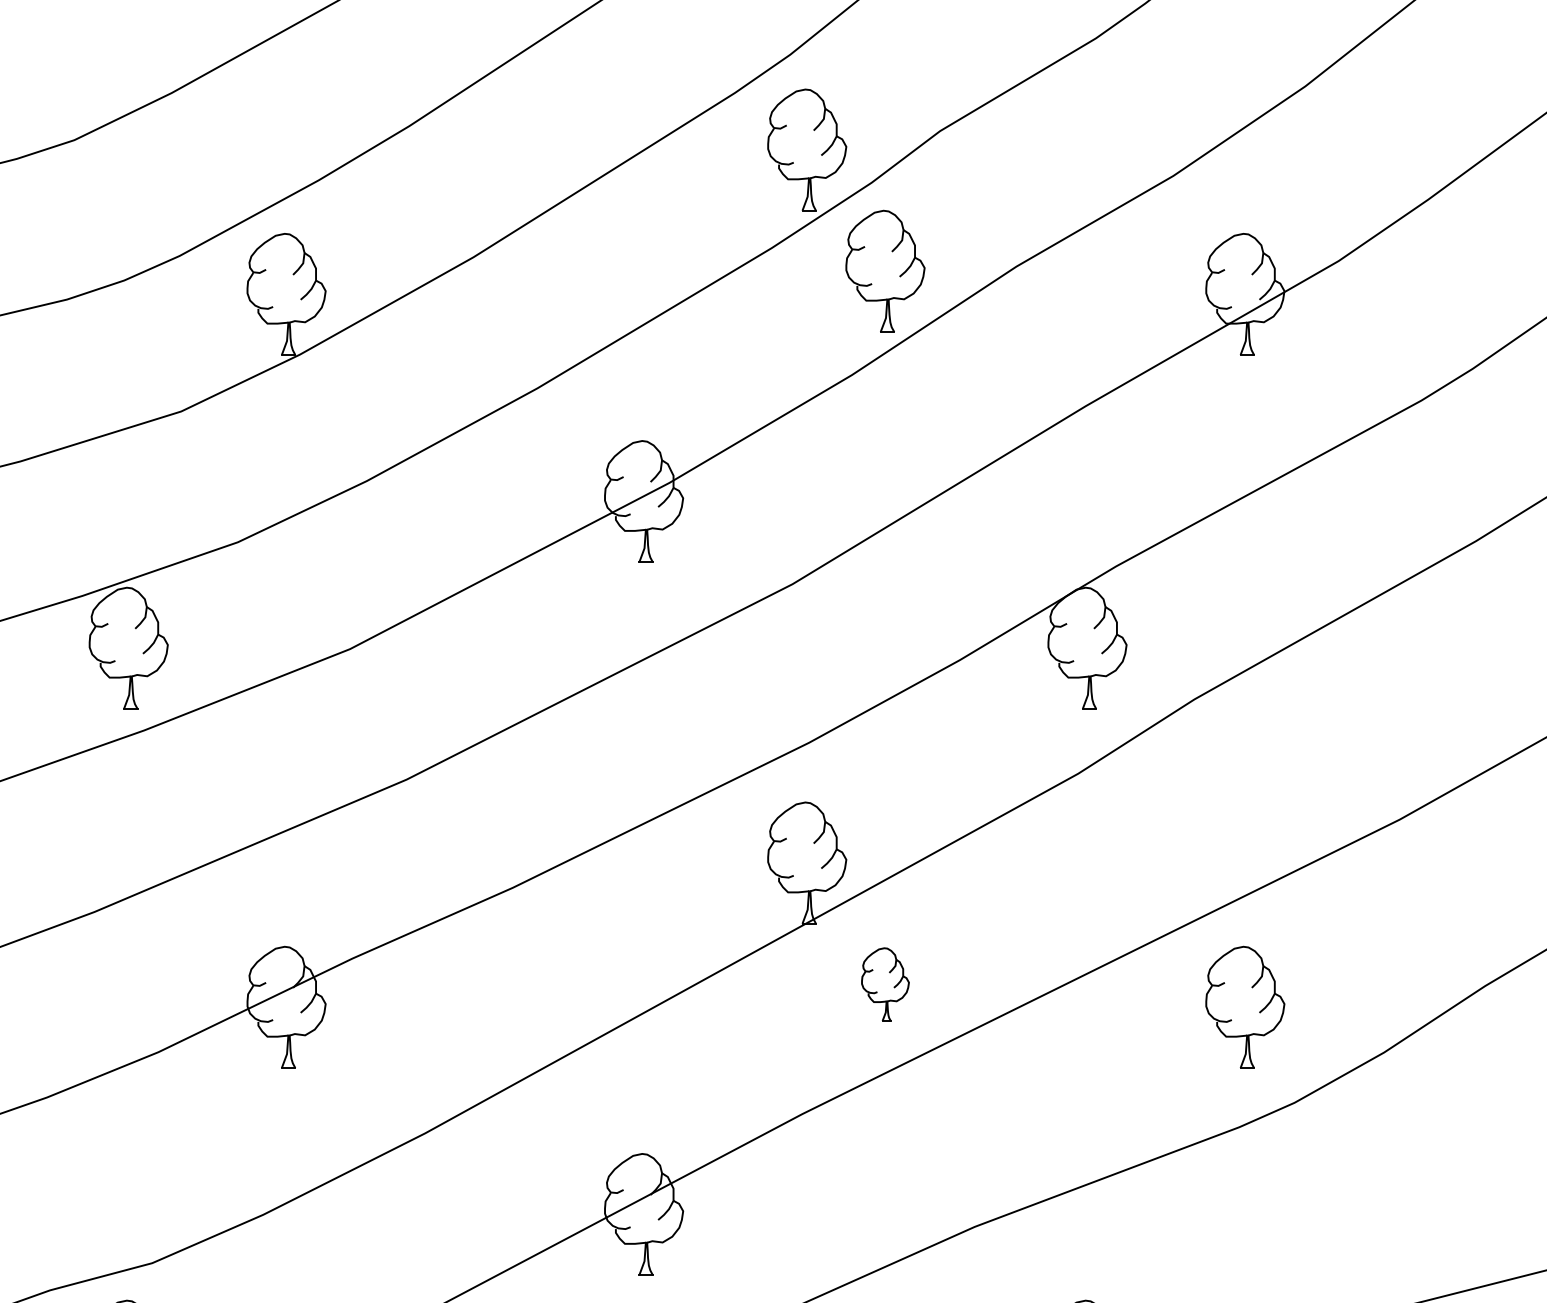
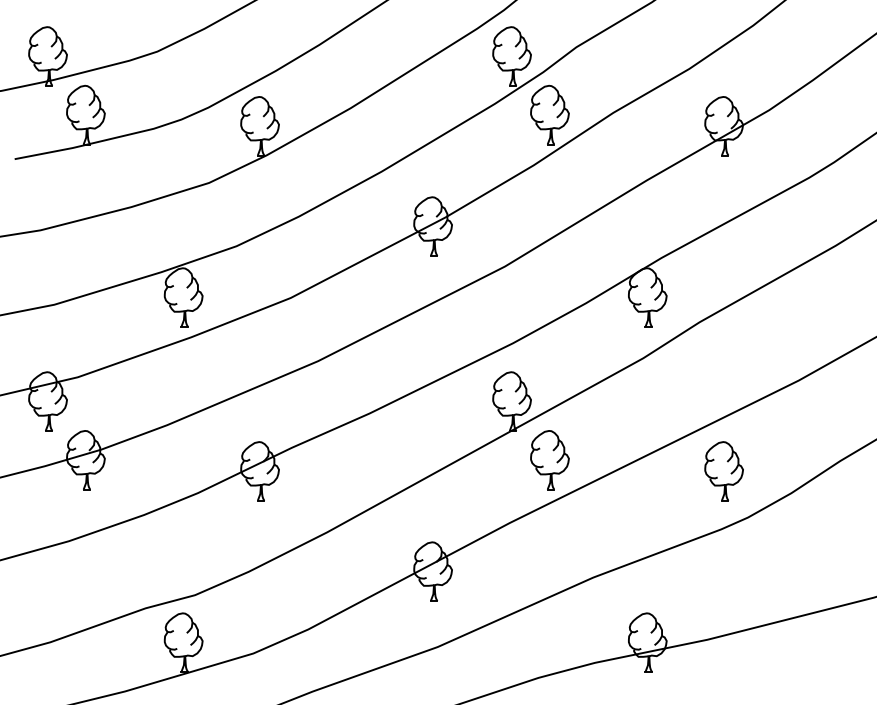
part: (884, 984) -> (549, 460), size x1.67

